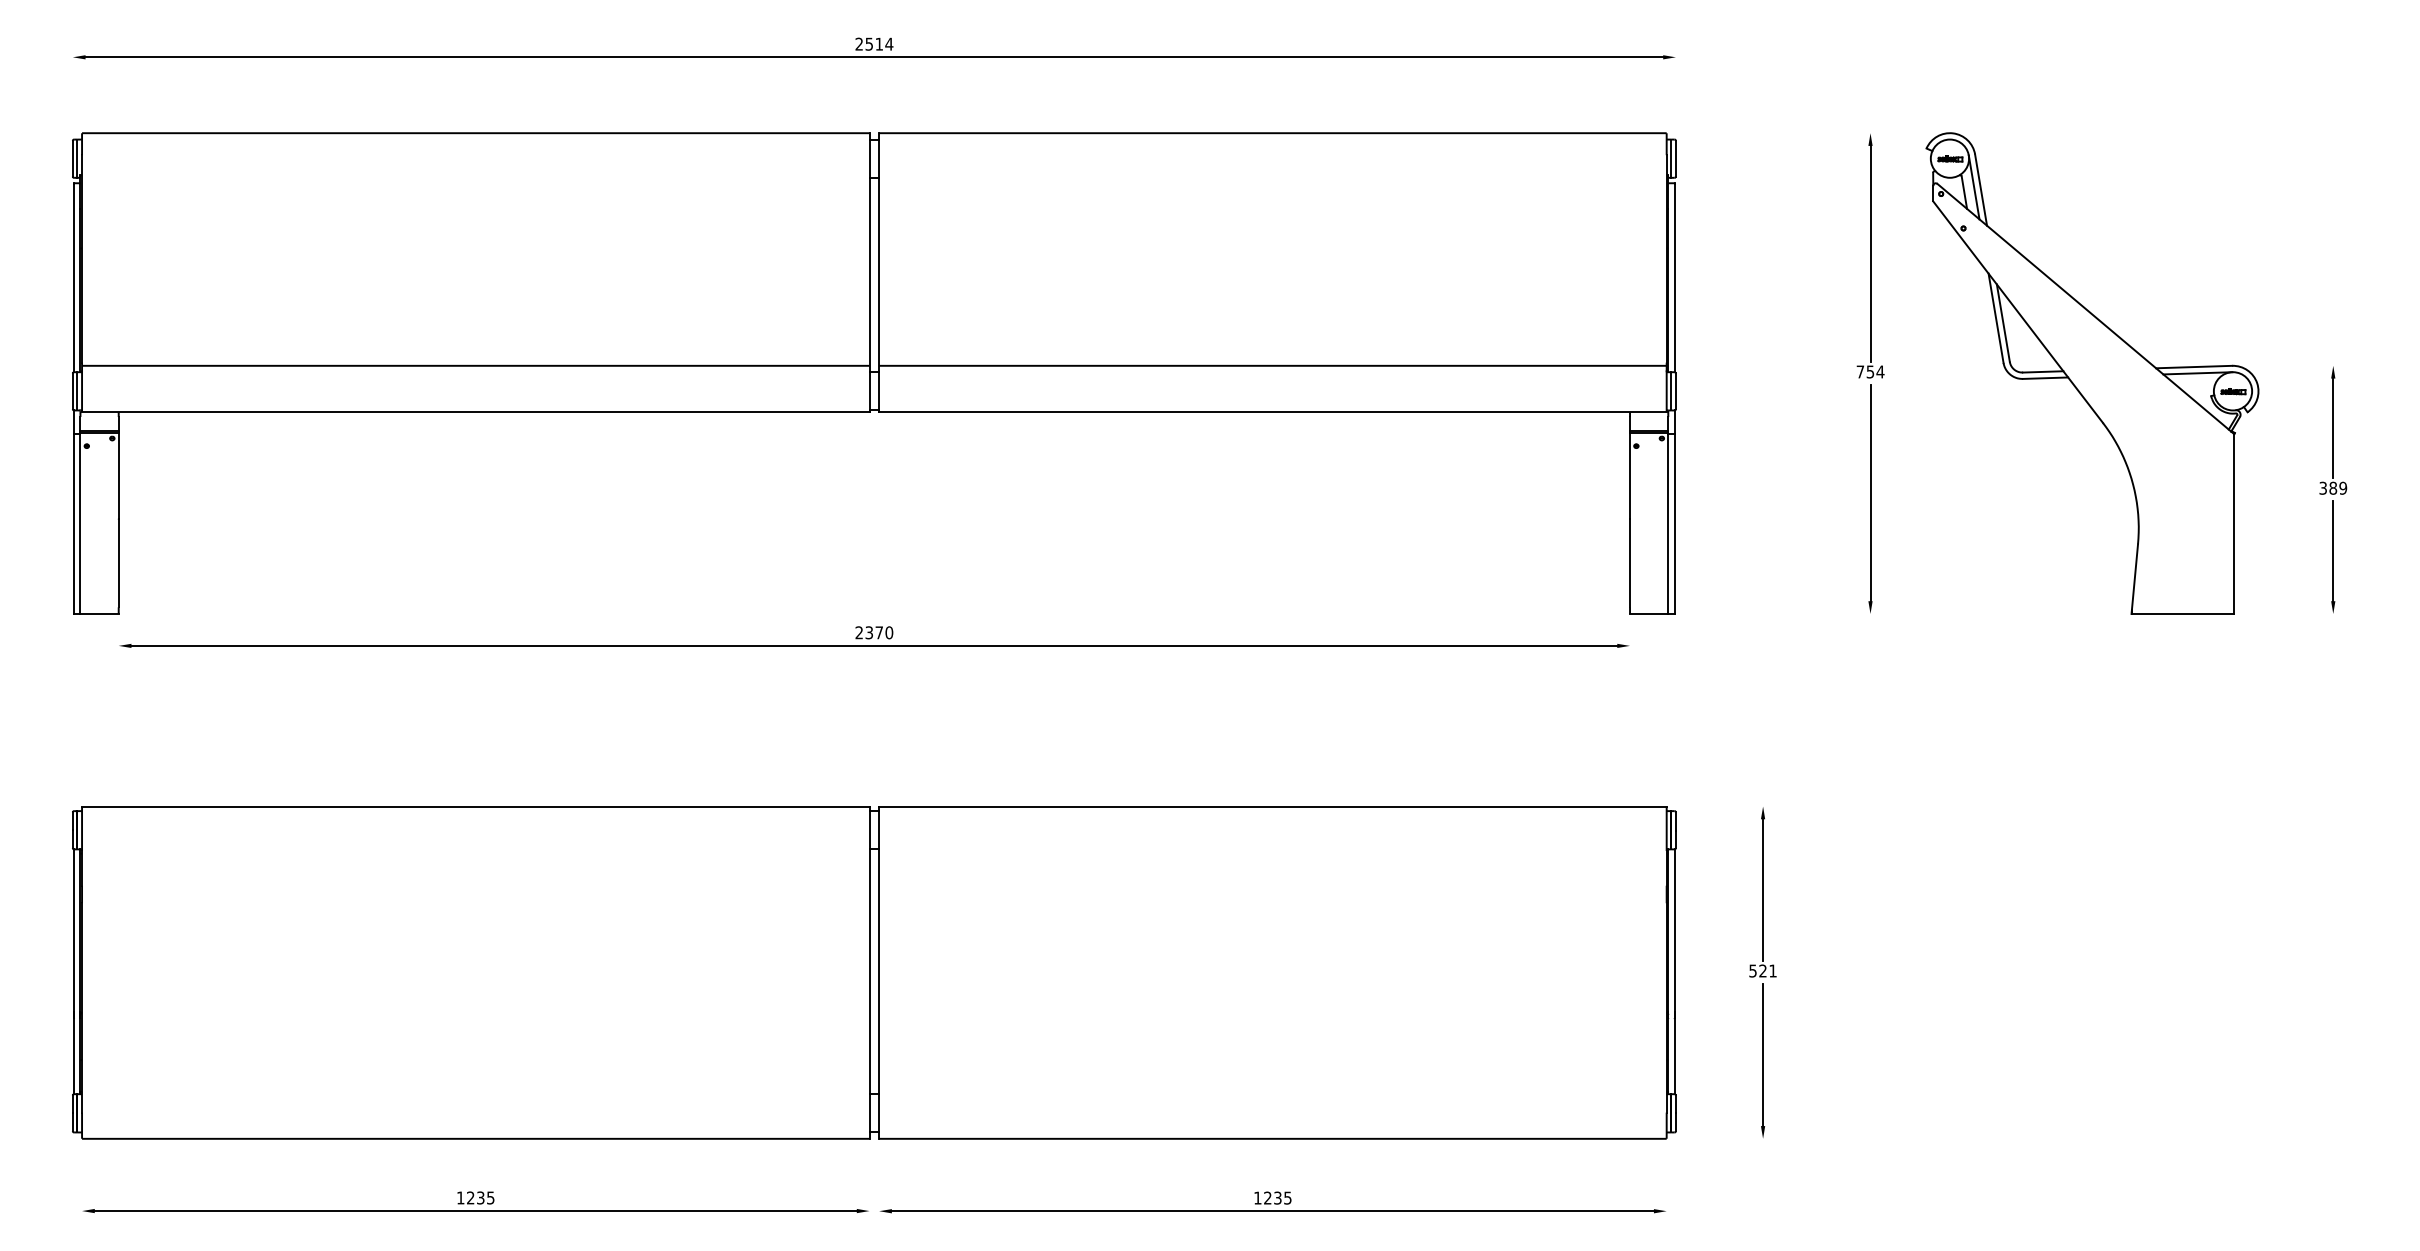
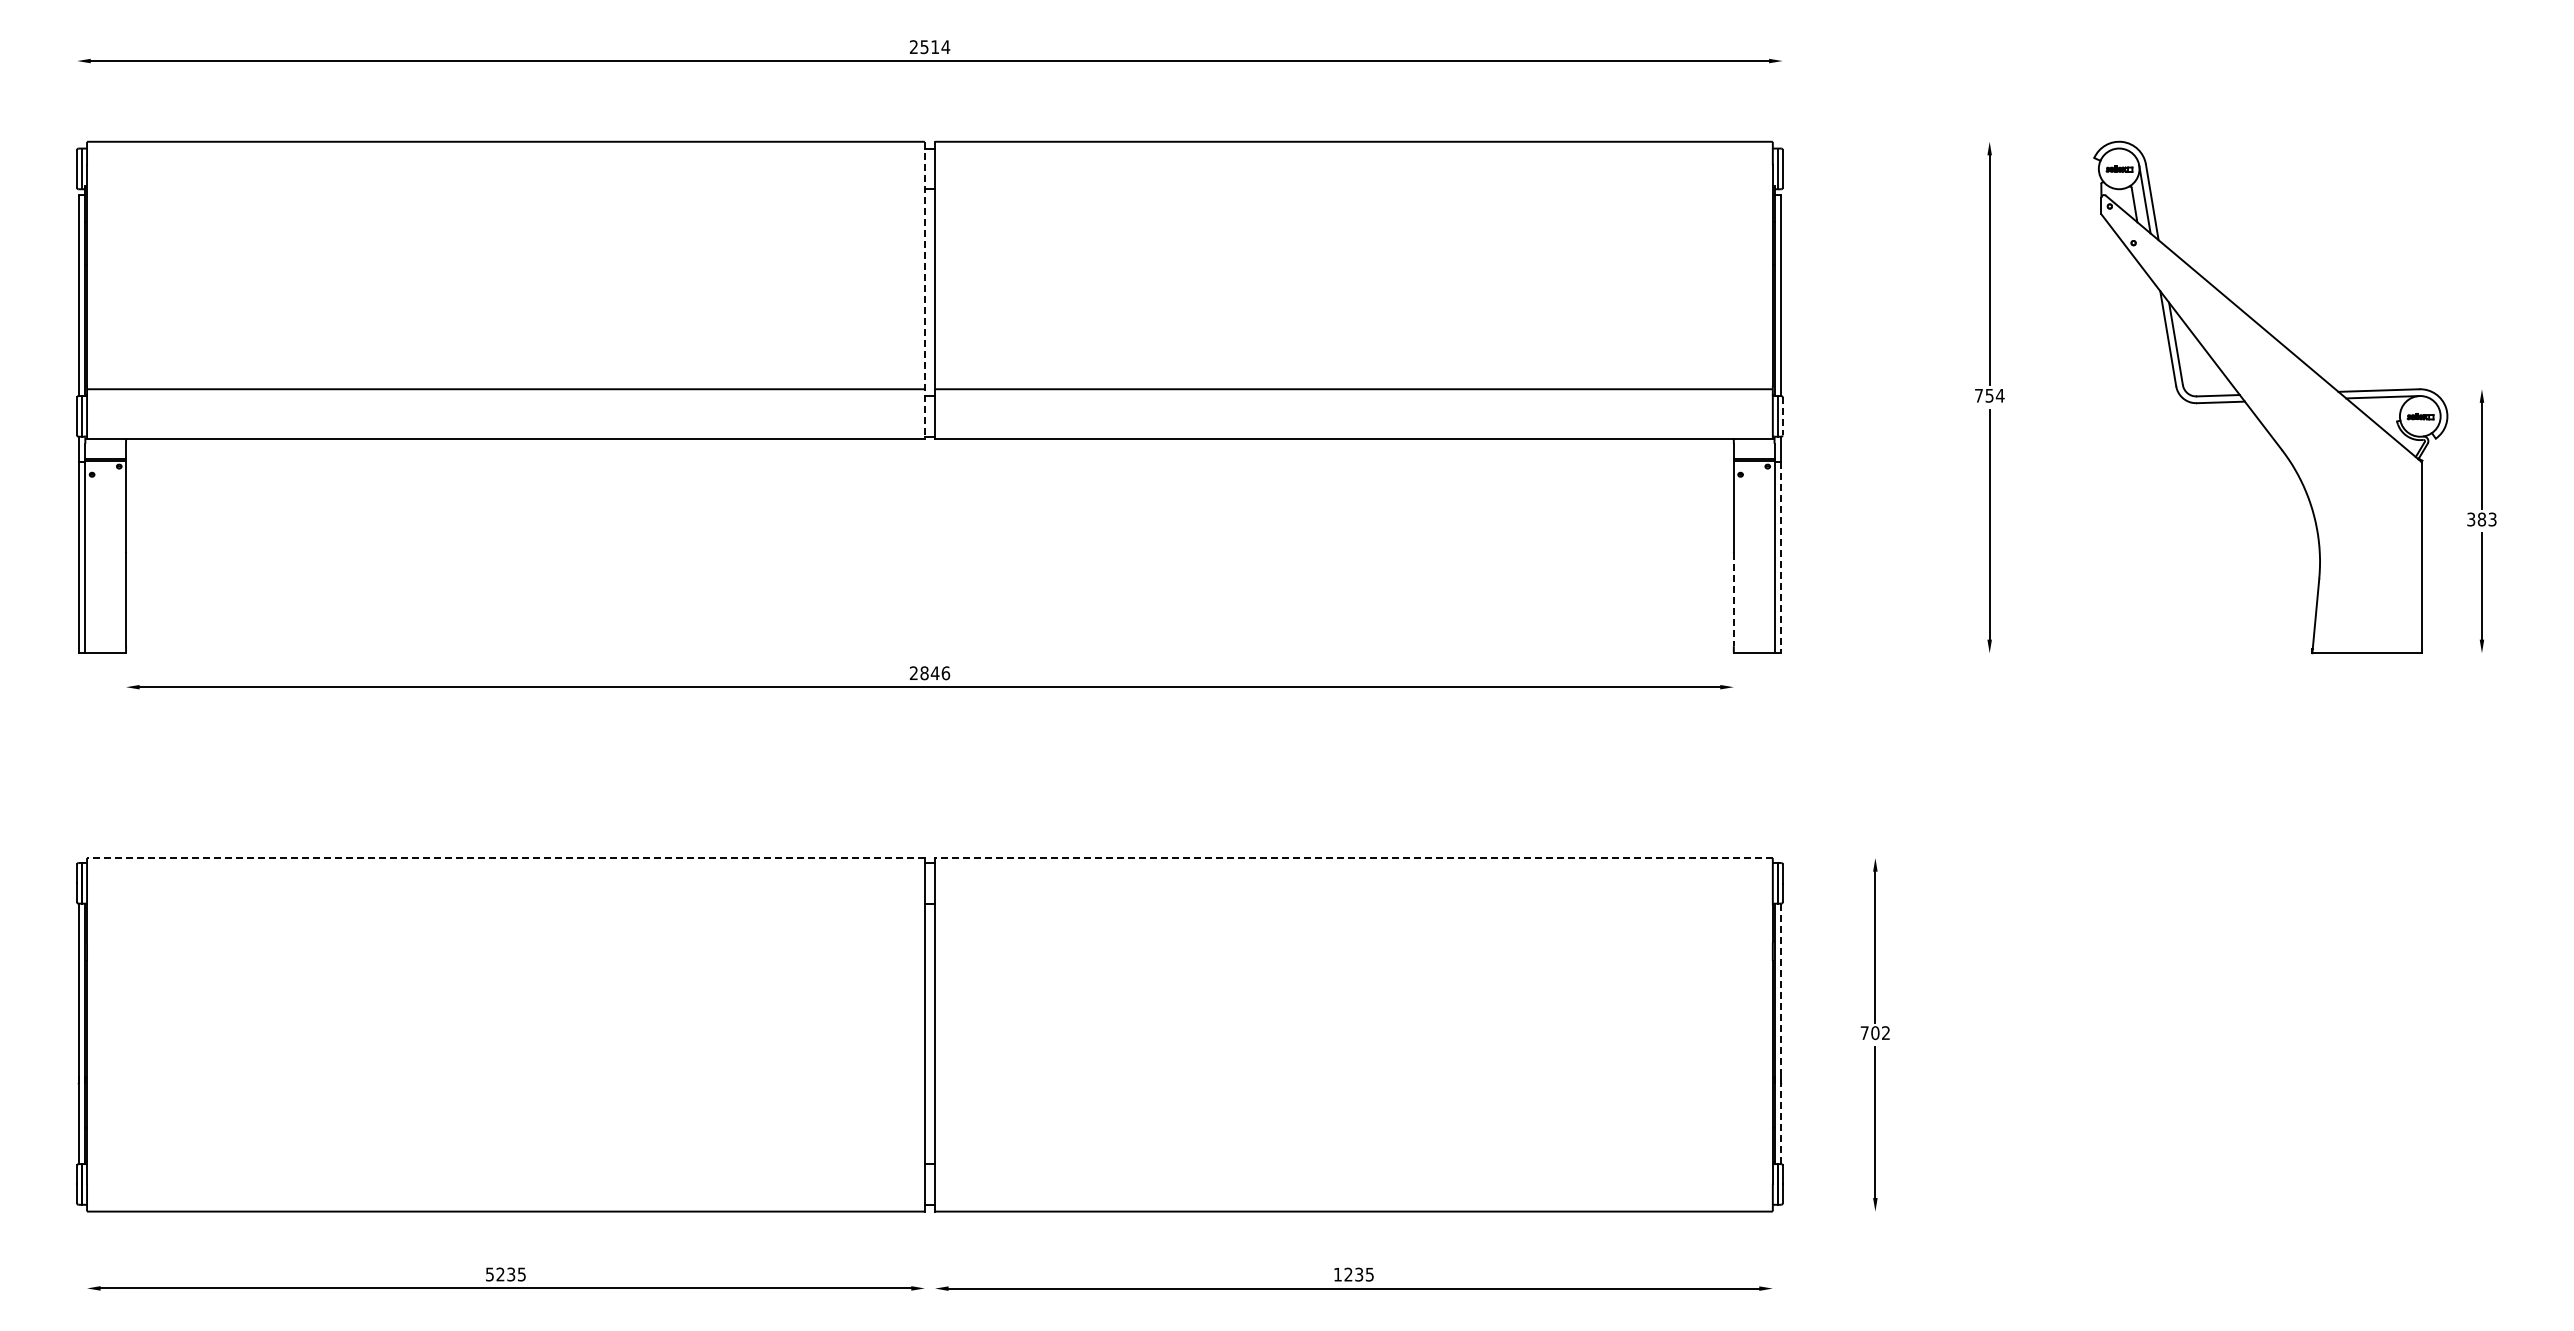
line: (869, 273) -> (924, 290), solid -> dashed
part: (2092, 373) -> (2270, 397), moved
line: (1675, 391) -> (1782, 416), solid -> dashed
text: (2343, 488) -> (2492, 519), 389 -> 383
line: (1674, 523) -> (1781, 557), solid -> dashed
line: (1629, 563) -> (1733, 599), solid -> dashed
text: (879, 633) -> (935, 673), 2370 -> 2846
line: (475, 806) -> (505, 858), solid -> dashed
line: (1272, 806) -> (1353, 858), solid -> dashed
text: (1762, 971) -> (1874, 1033), 521 -> 702
line: (1674, 972) -> (1781, 1034), solid -> dashed
text: (460, 1197) -> (489, 1274), 1235 -> 5235

